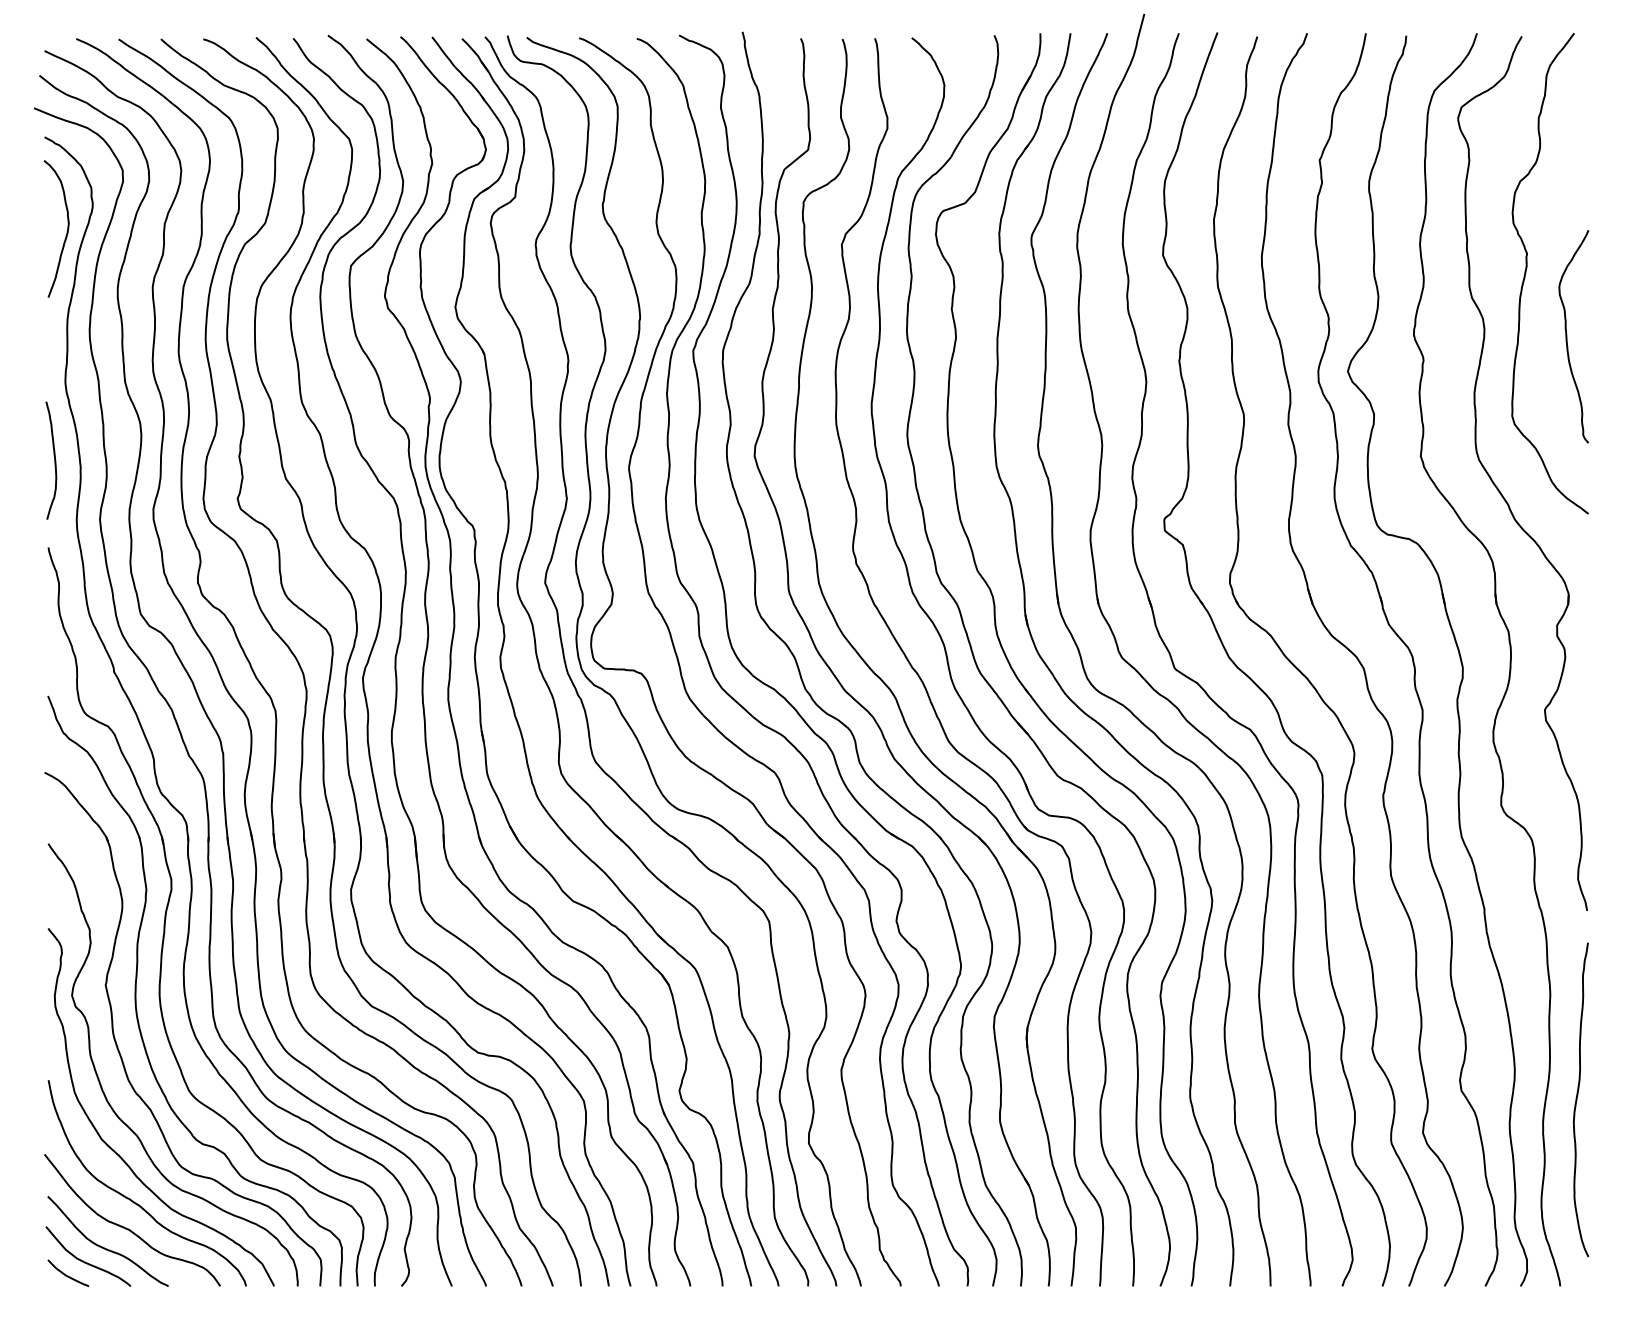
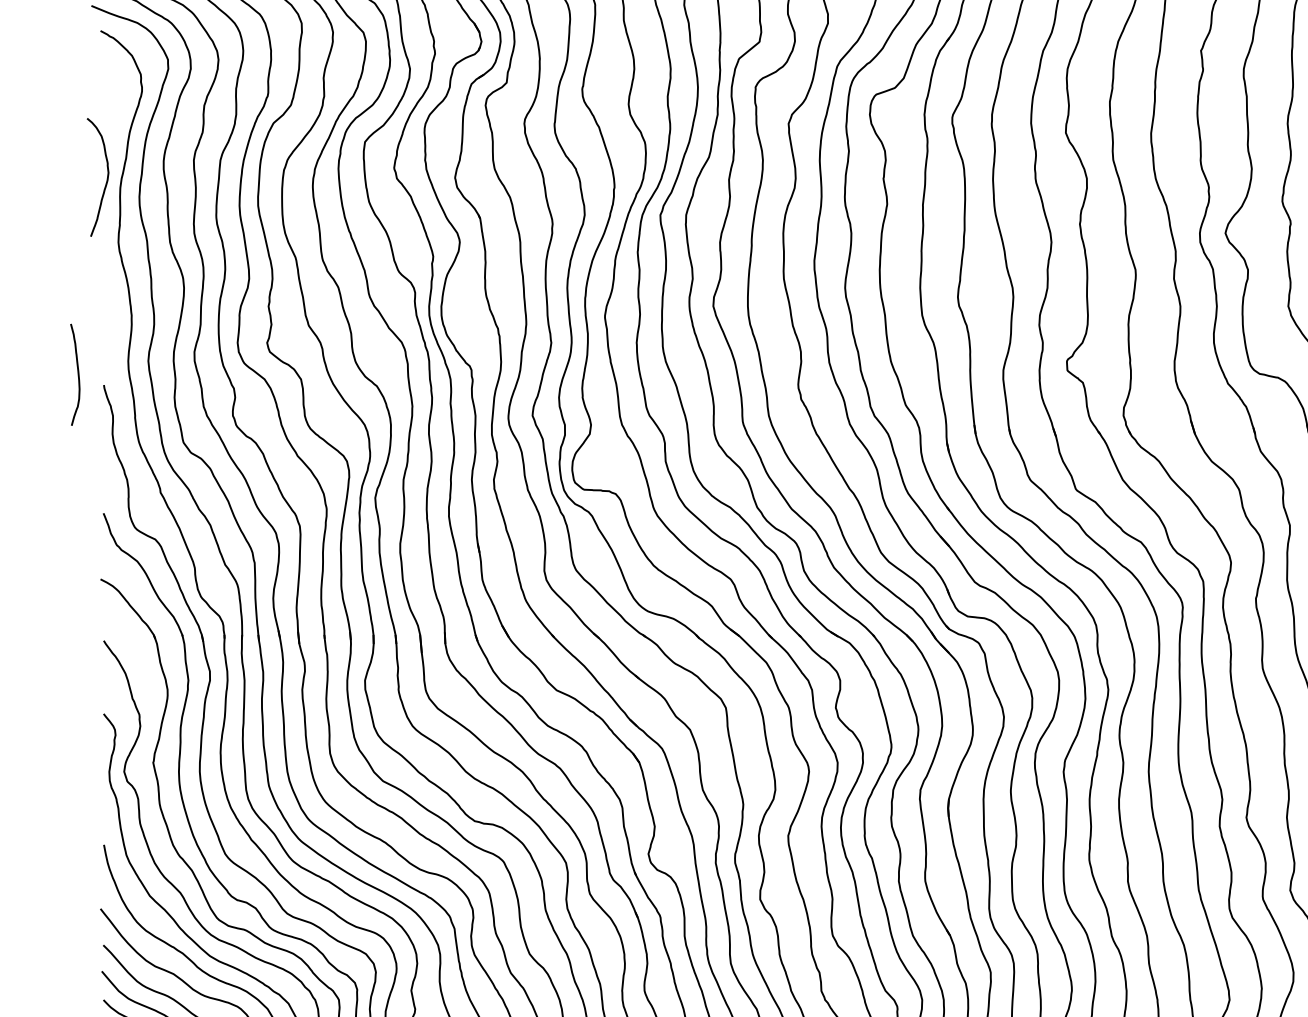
curve: (66, 231) -> (106, 179), moved
curve: (54, 460) -> (78, 374), moved

